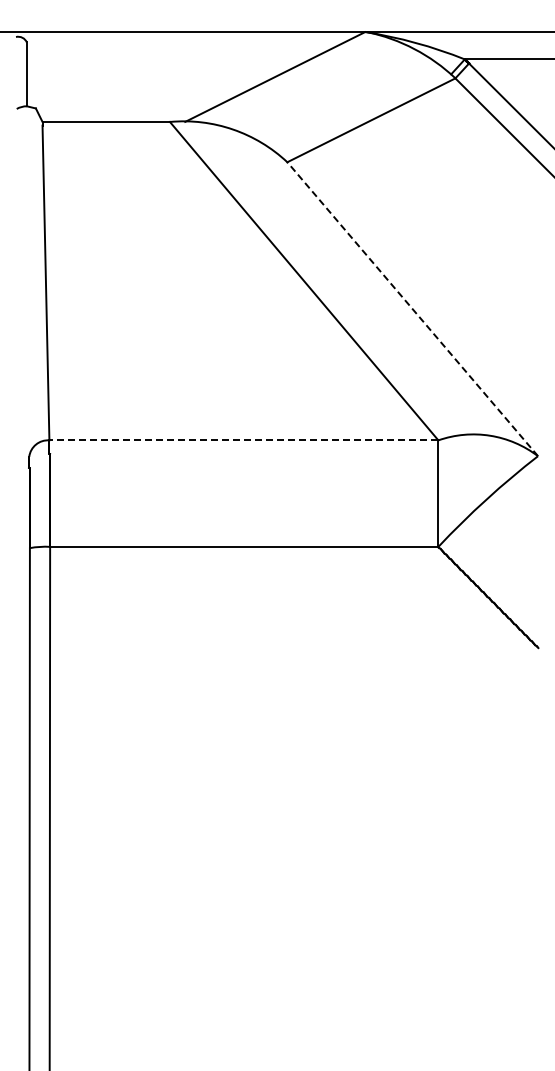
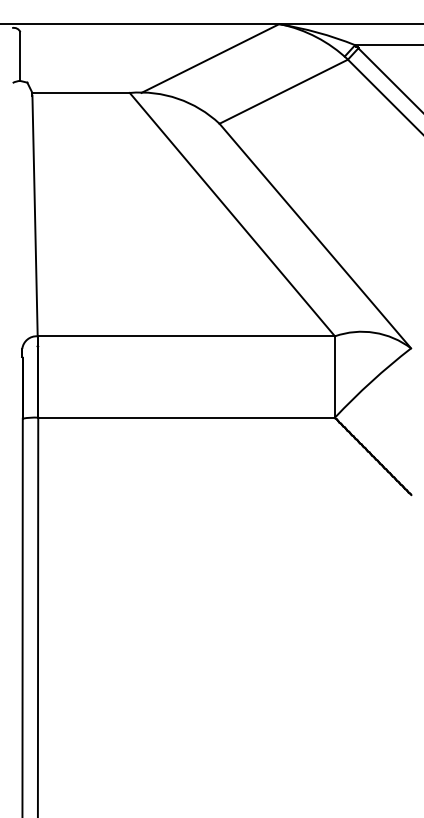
line: (412, 308) -> (315, 235), dashed -> solid
line: (243, 440) -> (186, 336), dashed -> solid

